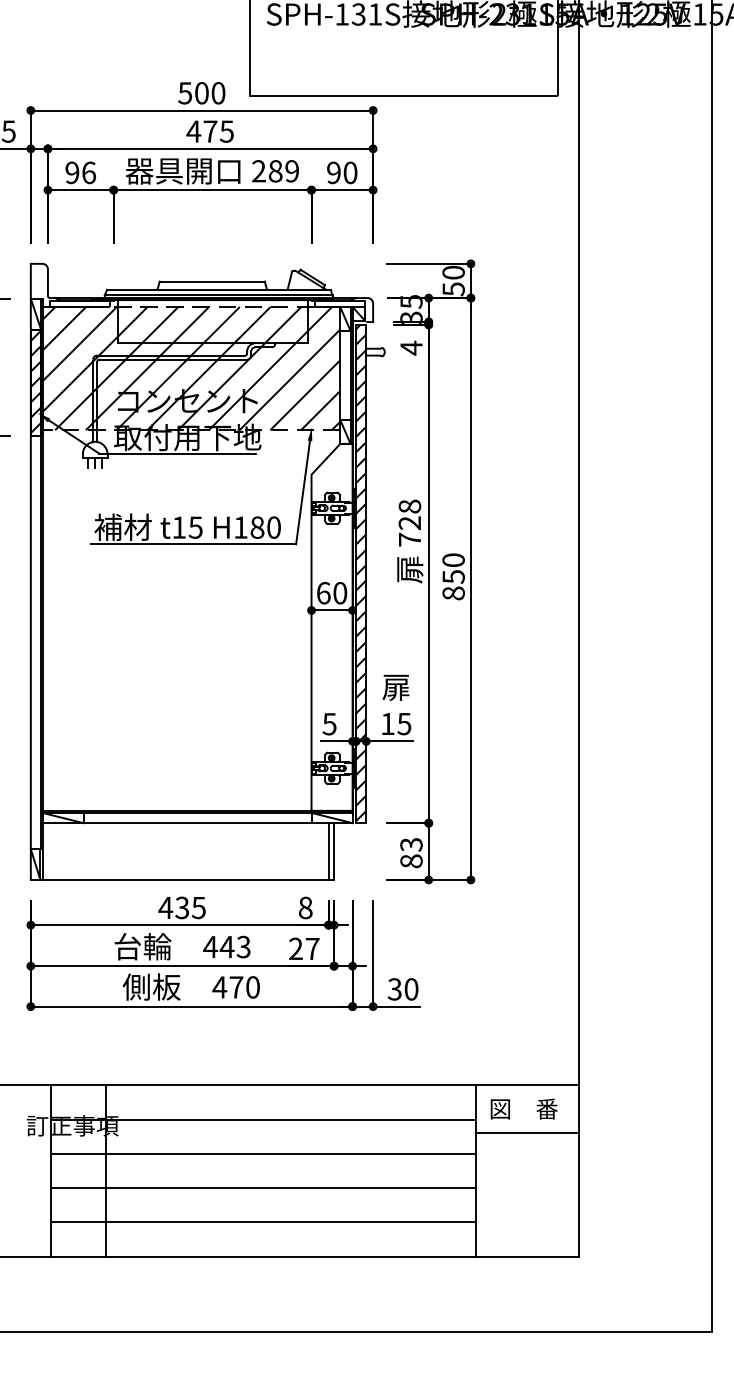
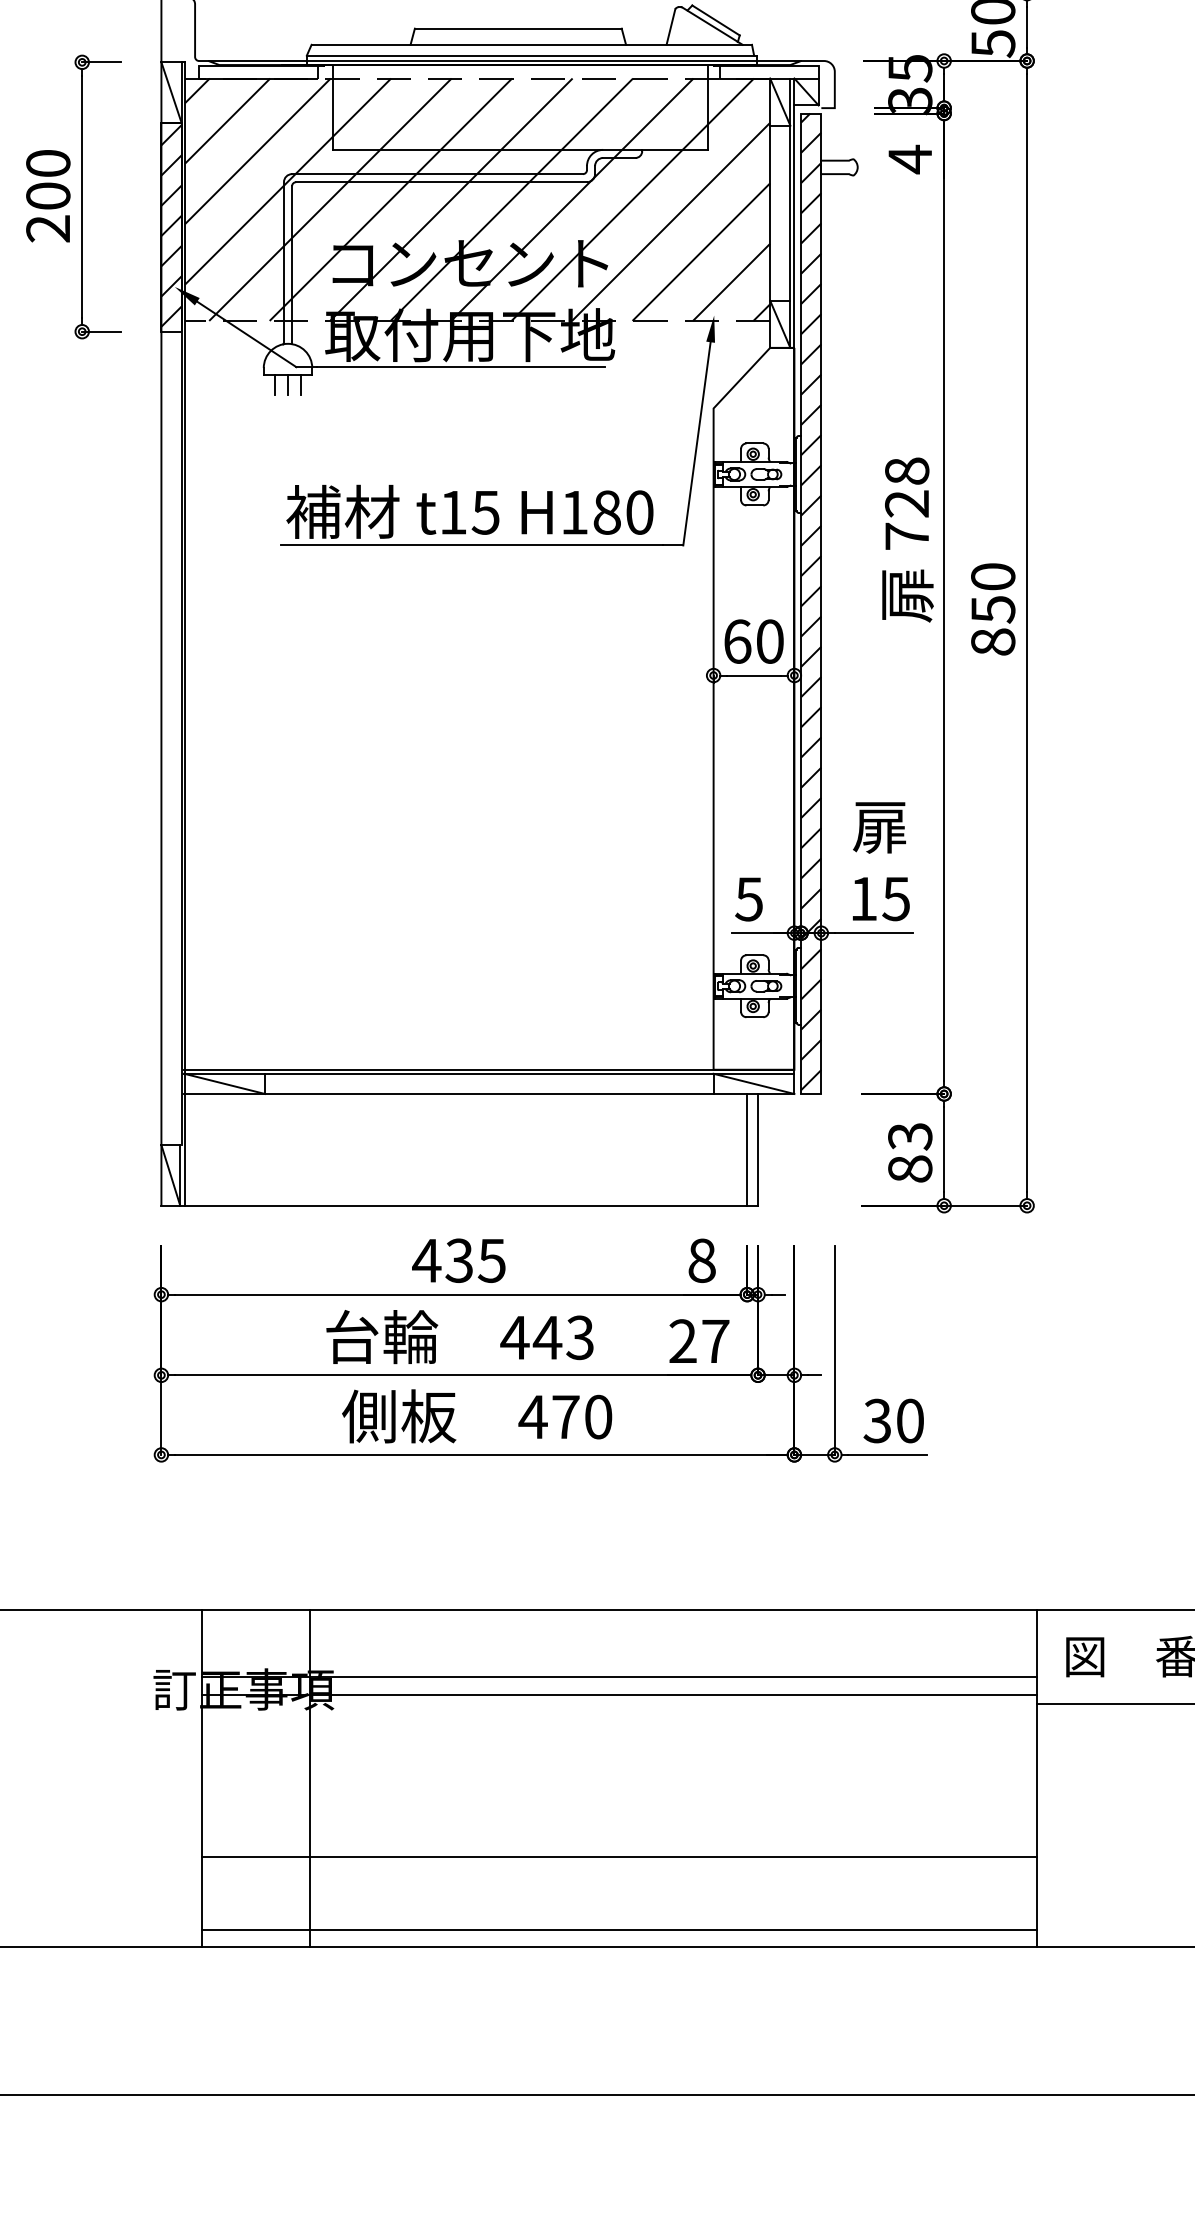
line: (263, 1153) -> (619, 1694), moved
line: (263, 1188) -> (619, 1857), moved
line: (263, 1222) -> (619, 1930), moved

